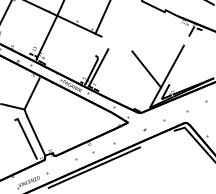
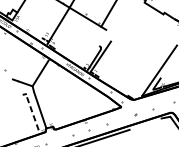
line: (146, 69) -> (142, 62), removed
line: (27, 138) -> (32, 111), solid -> dashed

